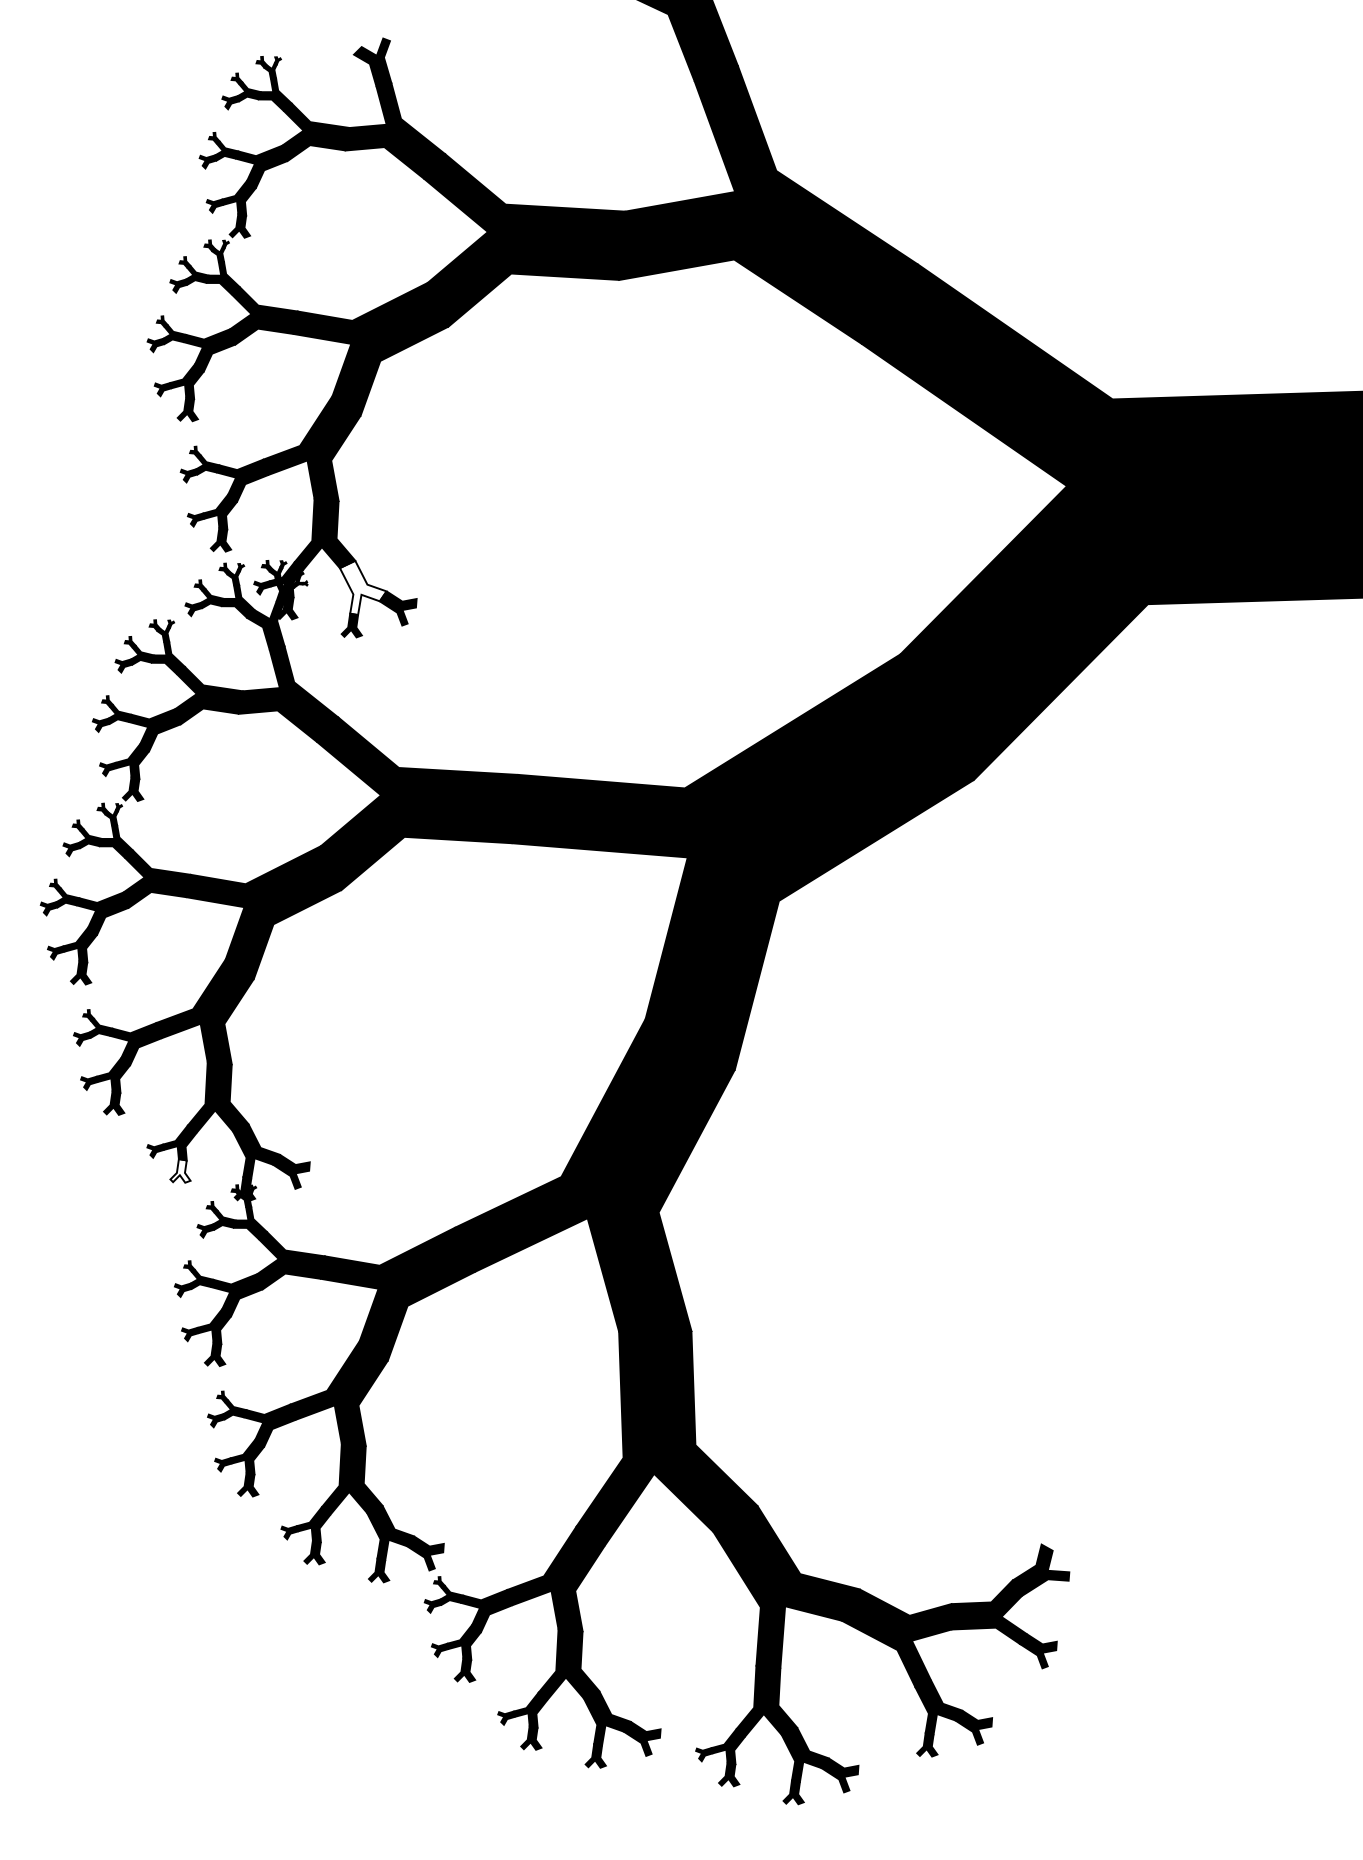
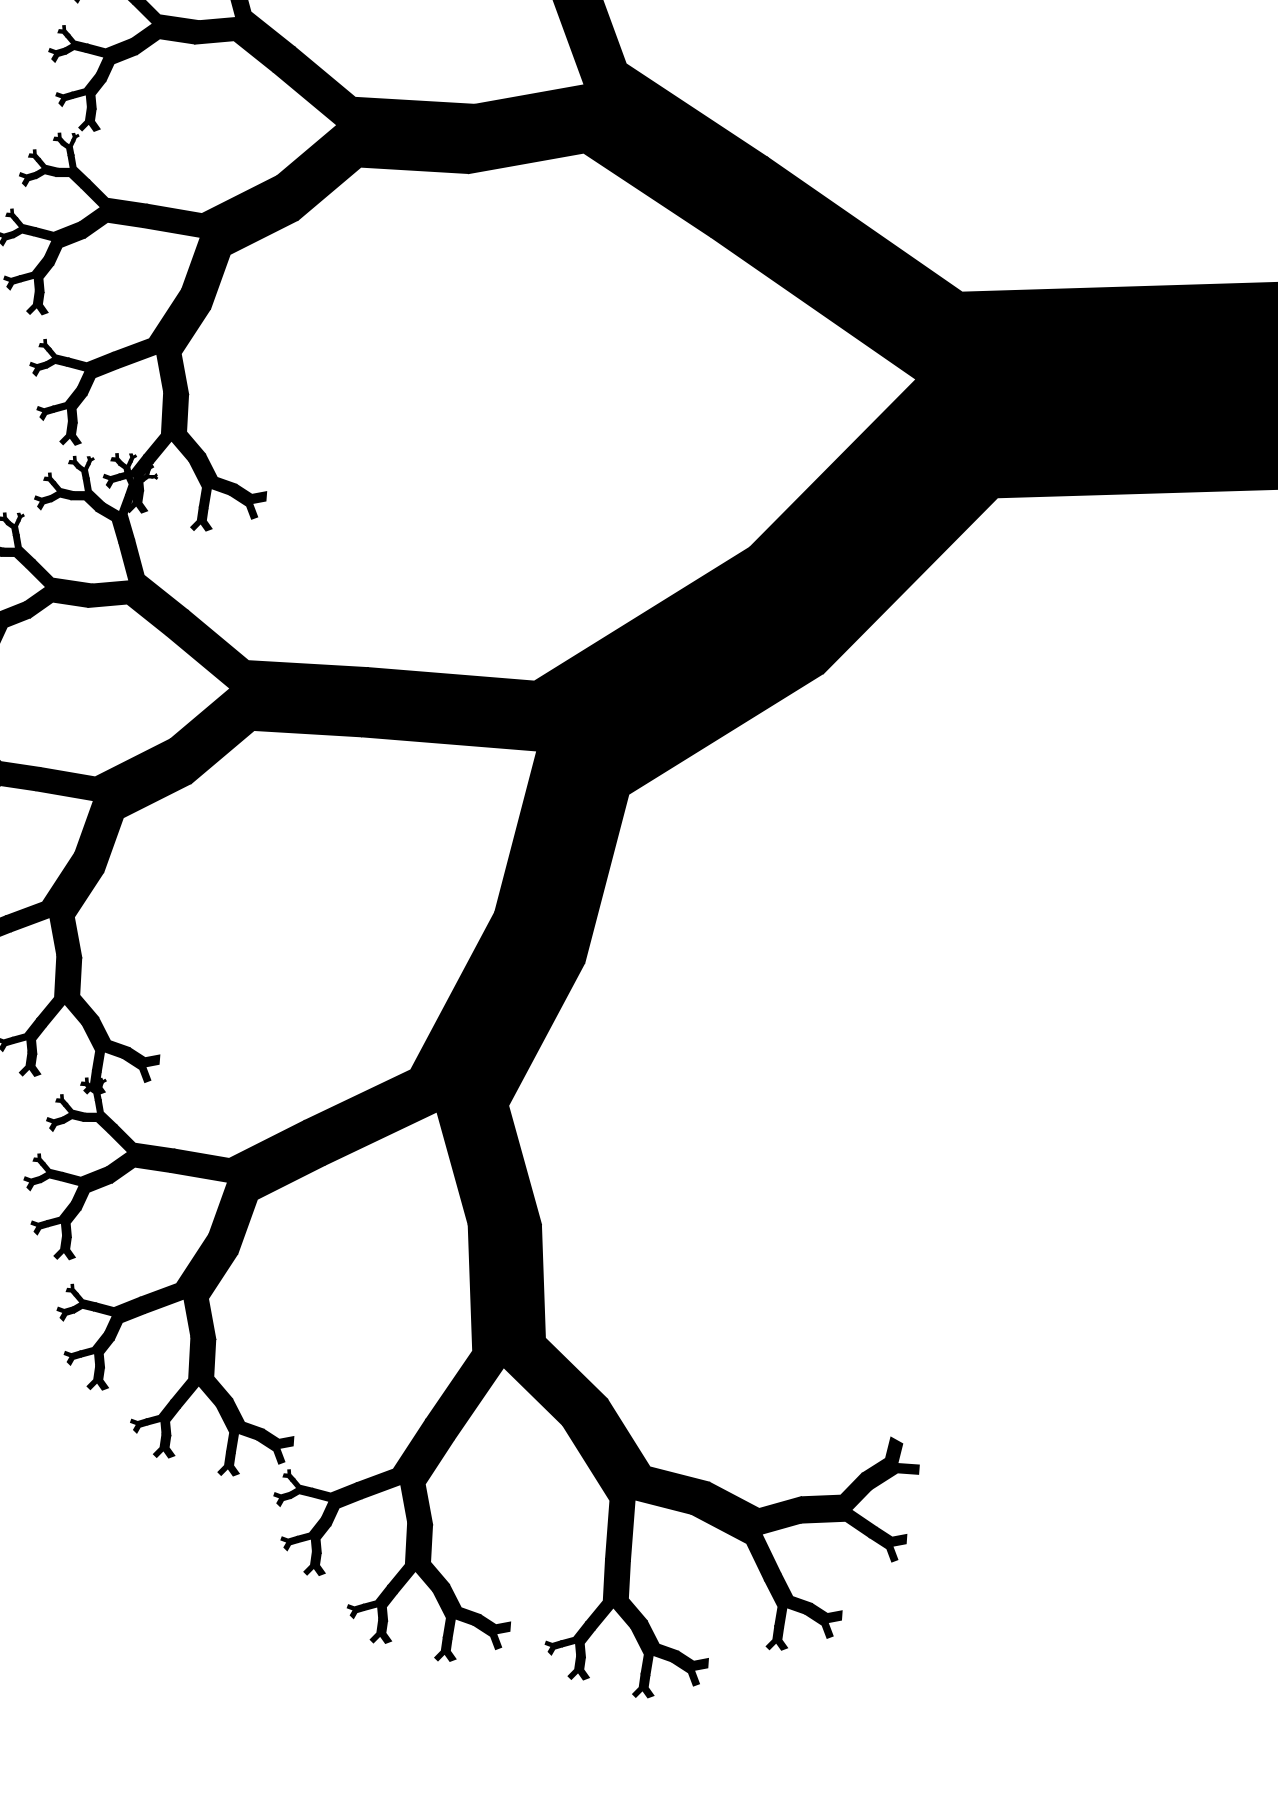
fill: (362, 587) -> (212, 480), added
fill: (180, 1170) -> (30, 1063), added

